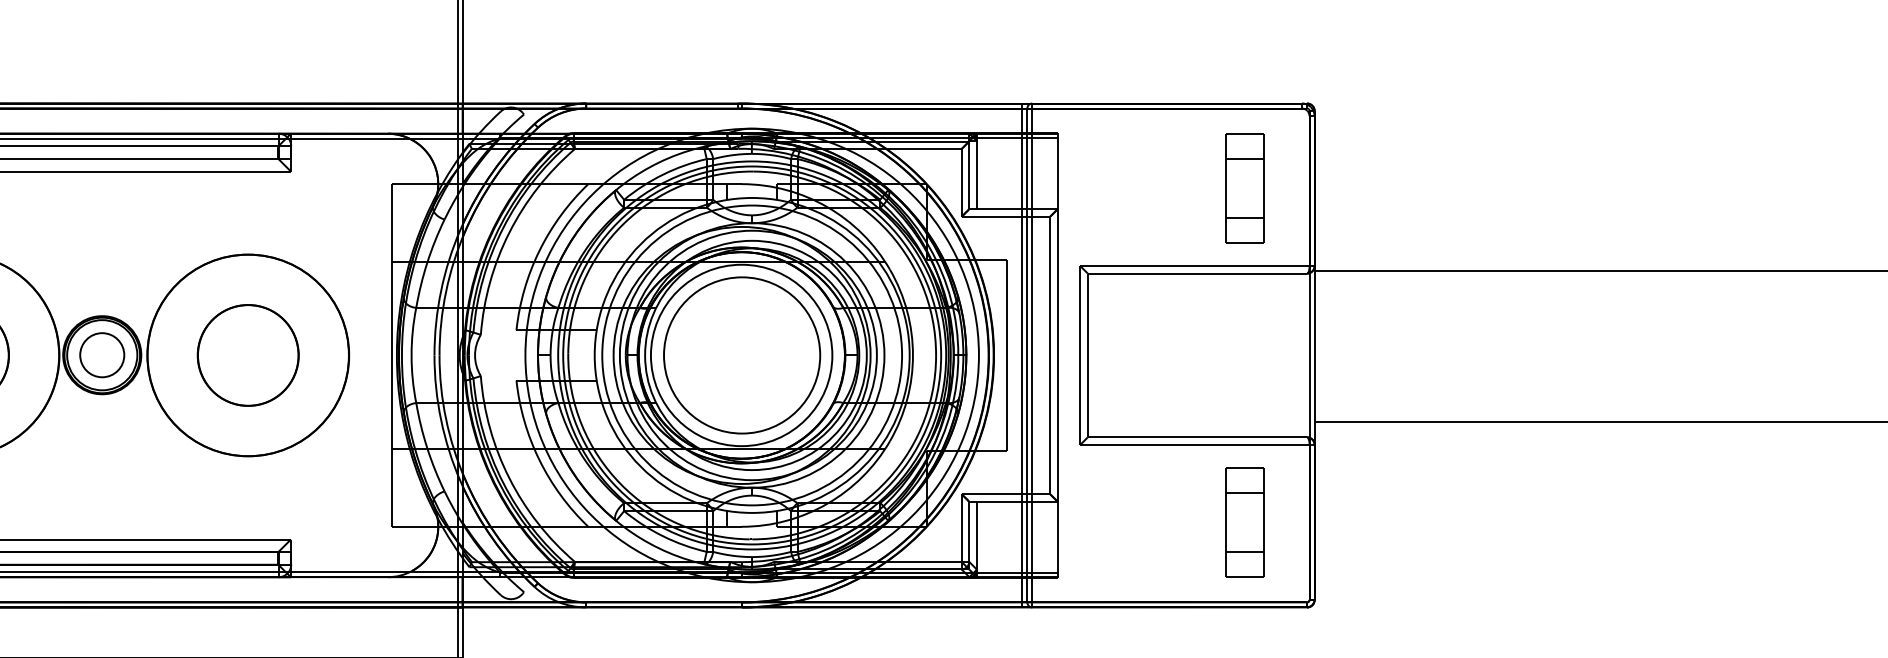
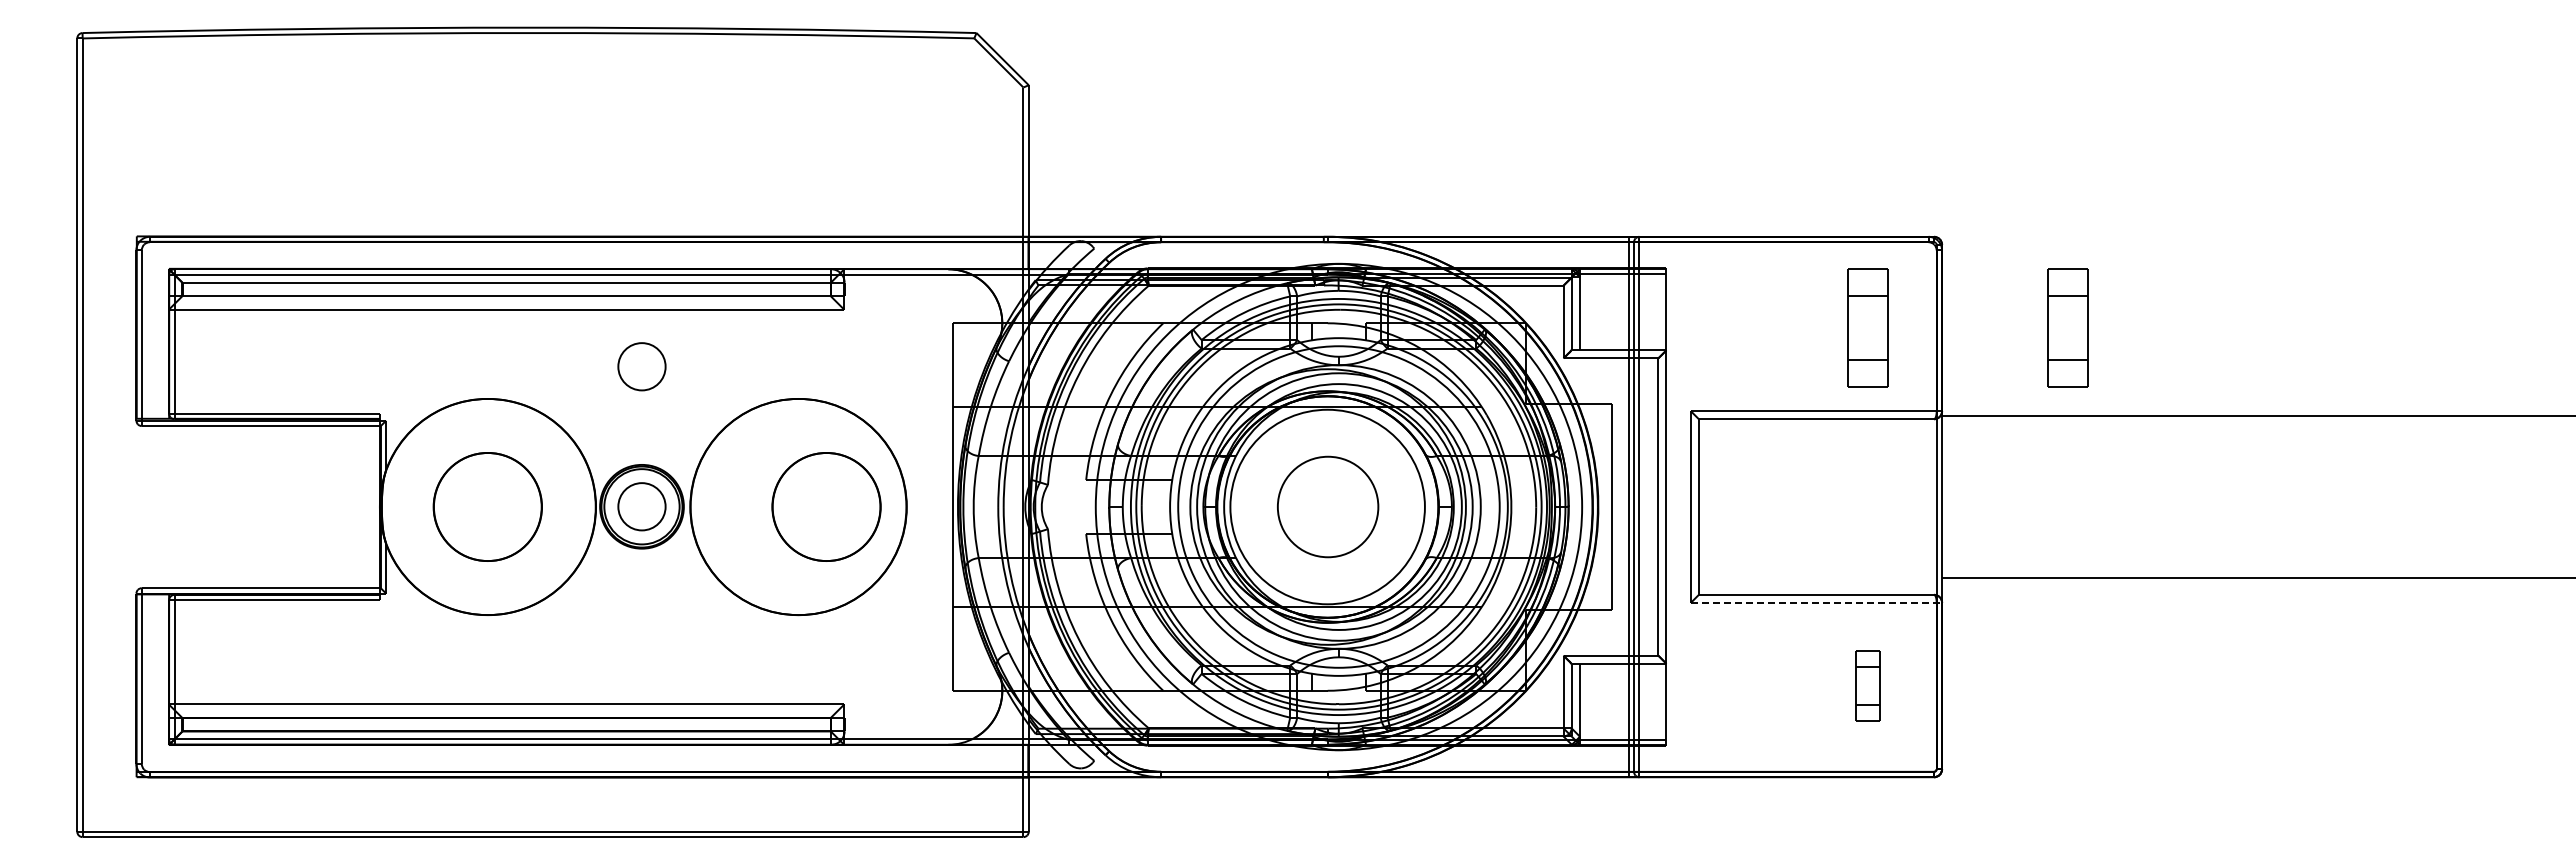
part: (1431, 188) -> (2067, 327), added
part: (101, 224) -> (641, 366), added
part: (248, 354) -> (826, 506), moved
part: (741, 354) -> (1327, 506), size x0.6
line: (1197, 444) -> (1816, 602), solid -> dashed
part: (1245, 521) -> (1867, 685), size x0.6

